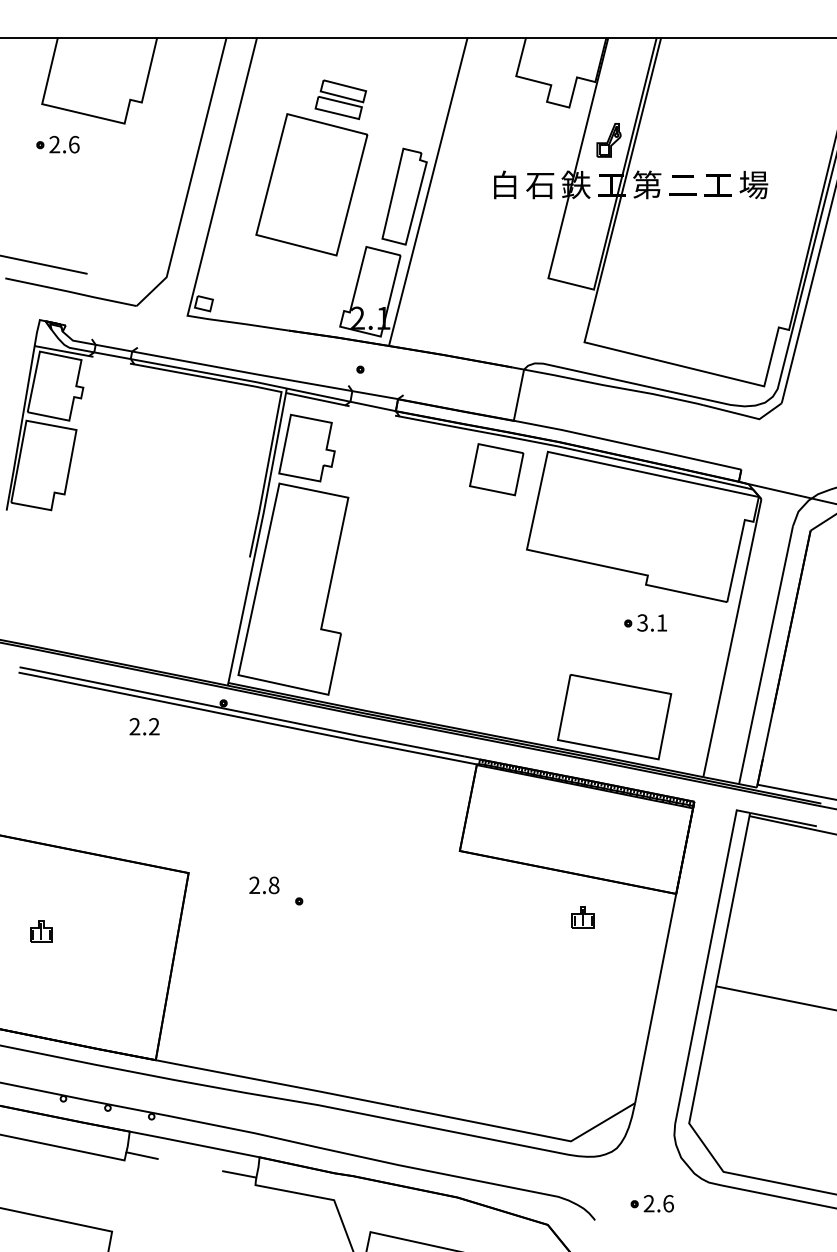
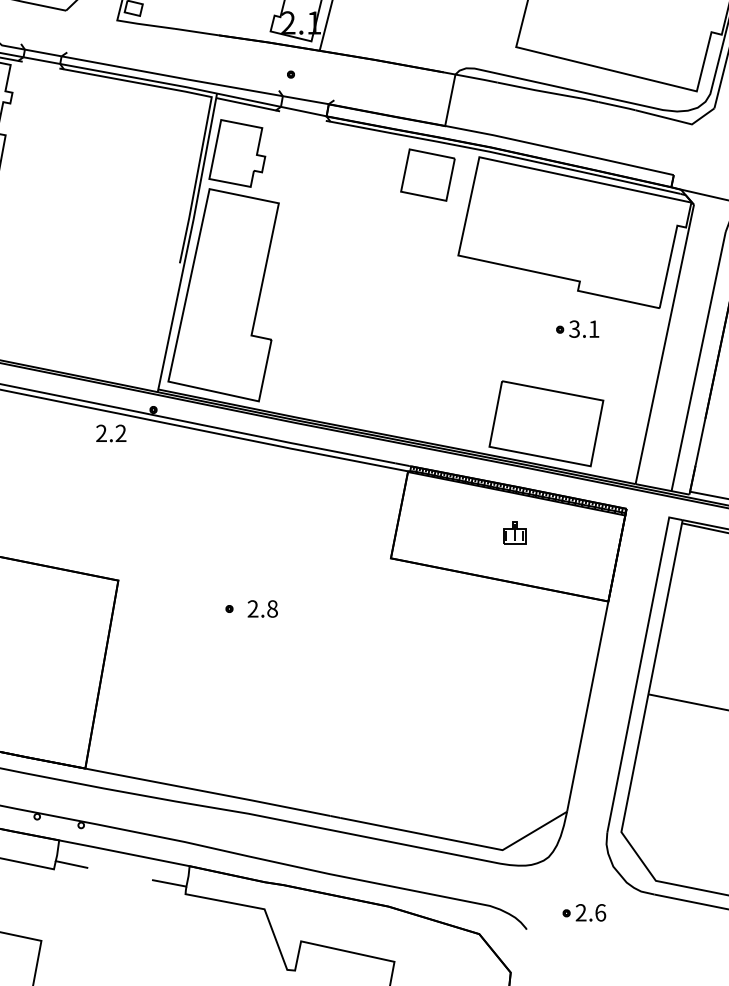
text: (144, 726) -> (111, 433), moved
text: (264, 885) -> (262, 609), moved
part: (582, 917) -> (514, 532), moved

